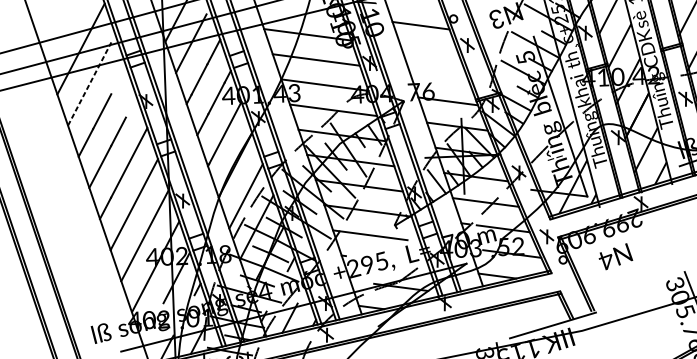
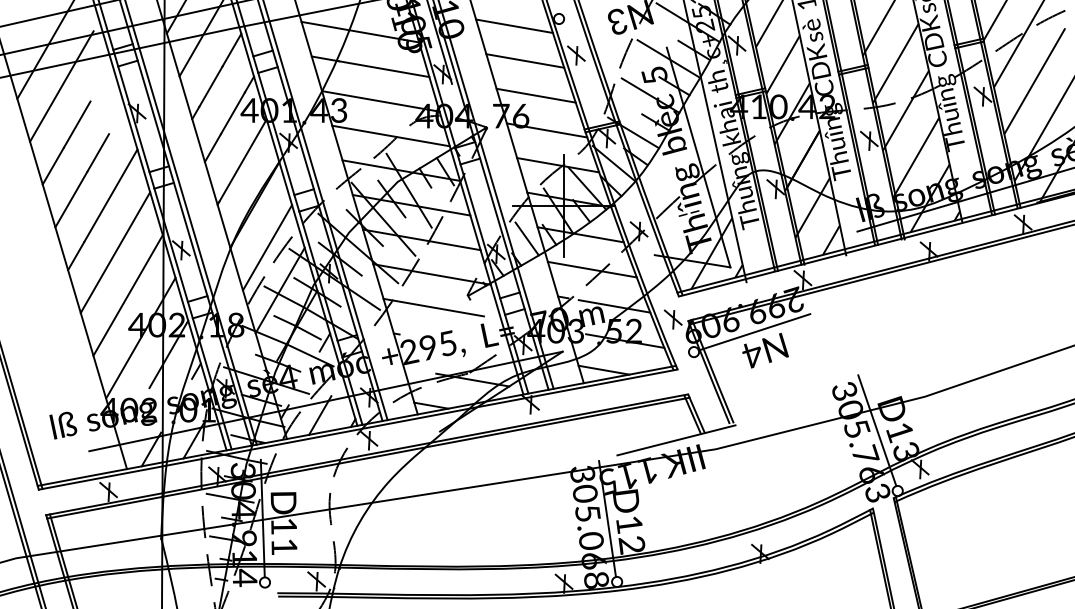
line: (430, 50) -> (525, 60), added
line: (438, 76) -> (535, 95), added
line: (89, 84) -> (61, 86), dashed -> solid
line: (607, 243) -> (754, 332), added

